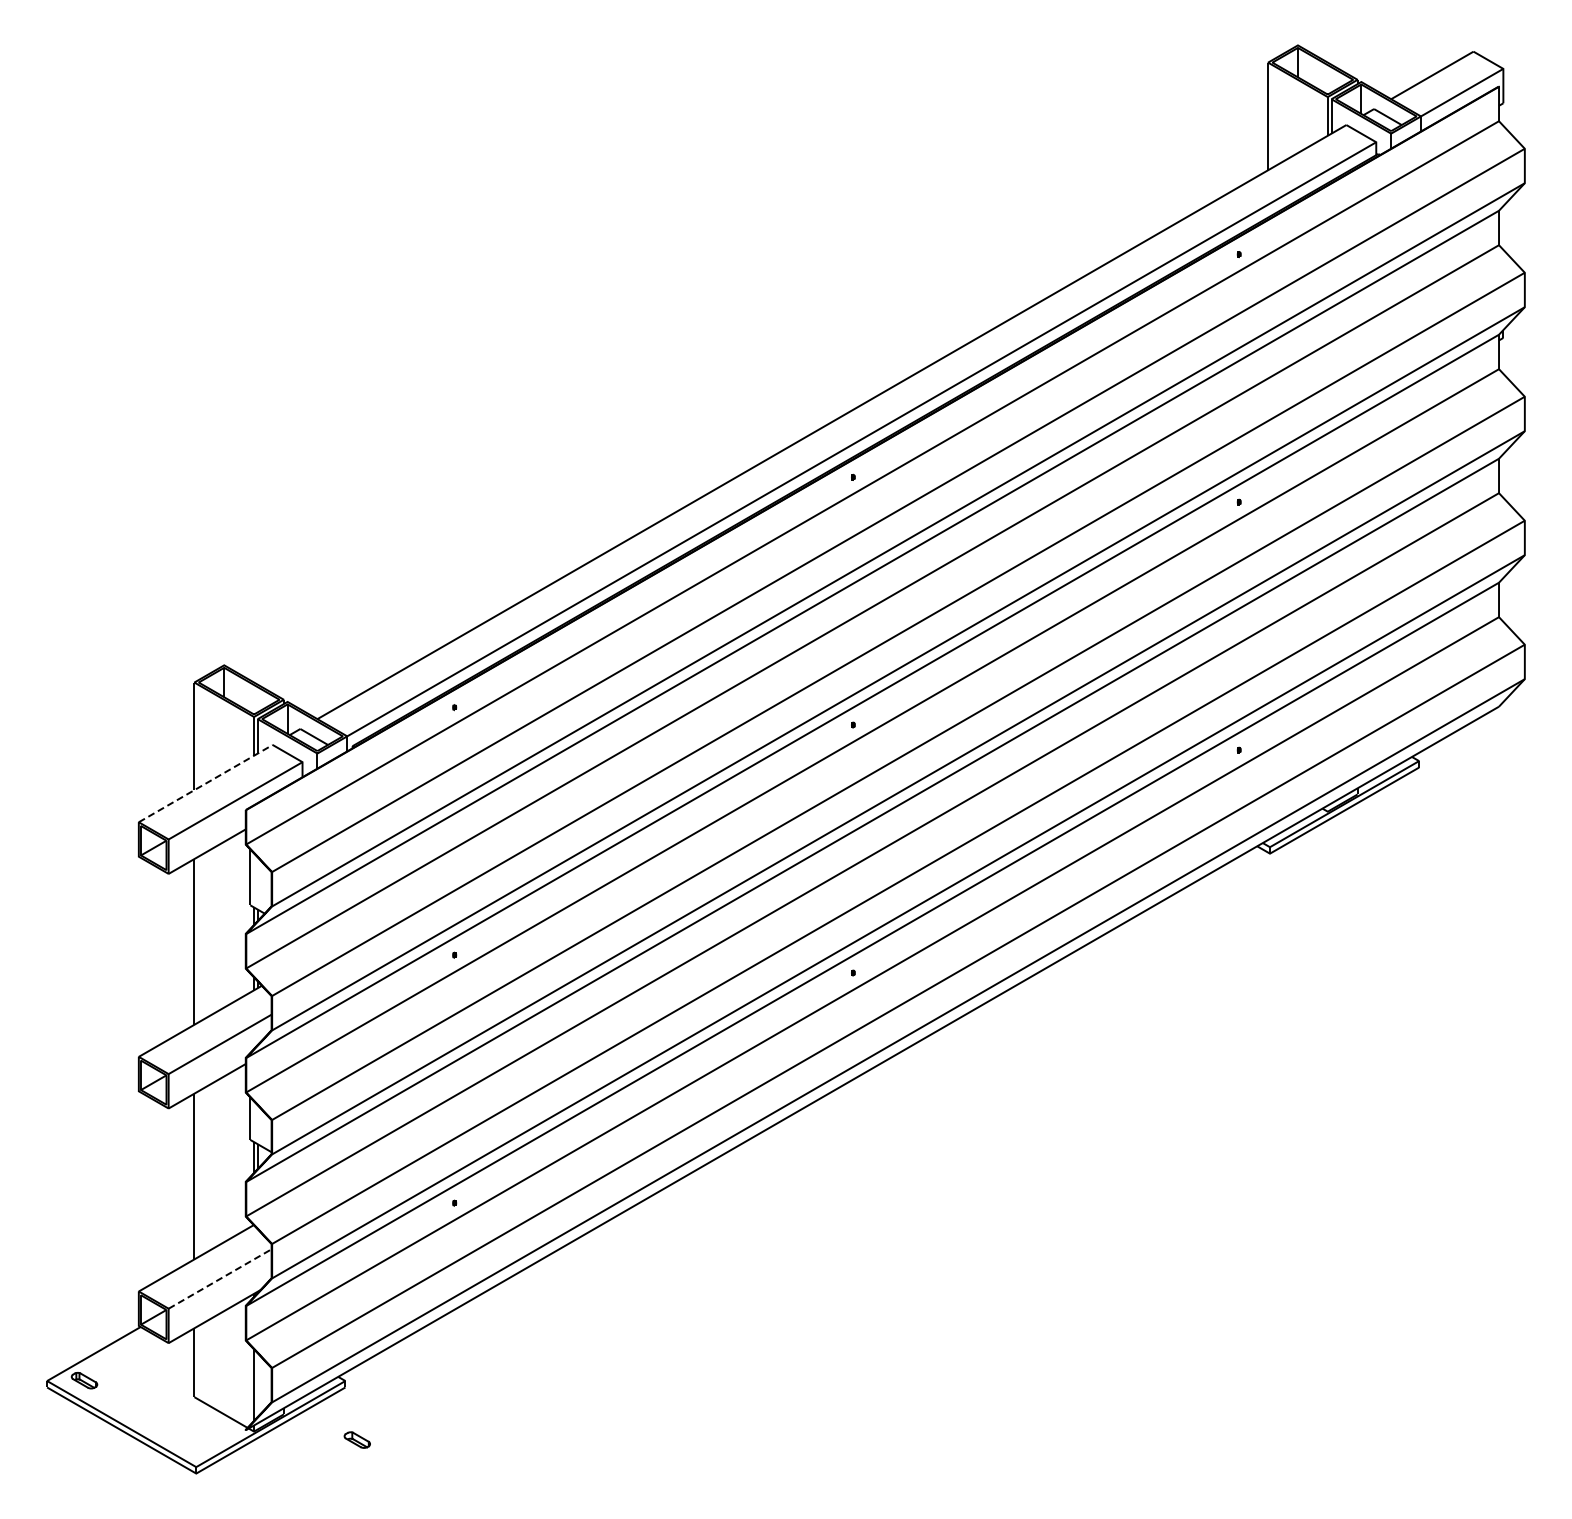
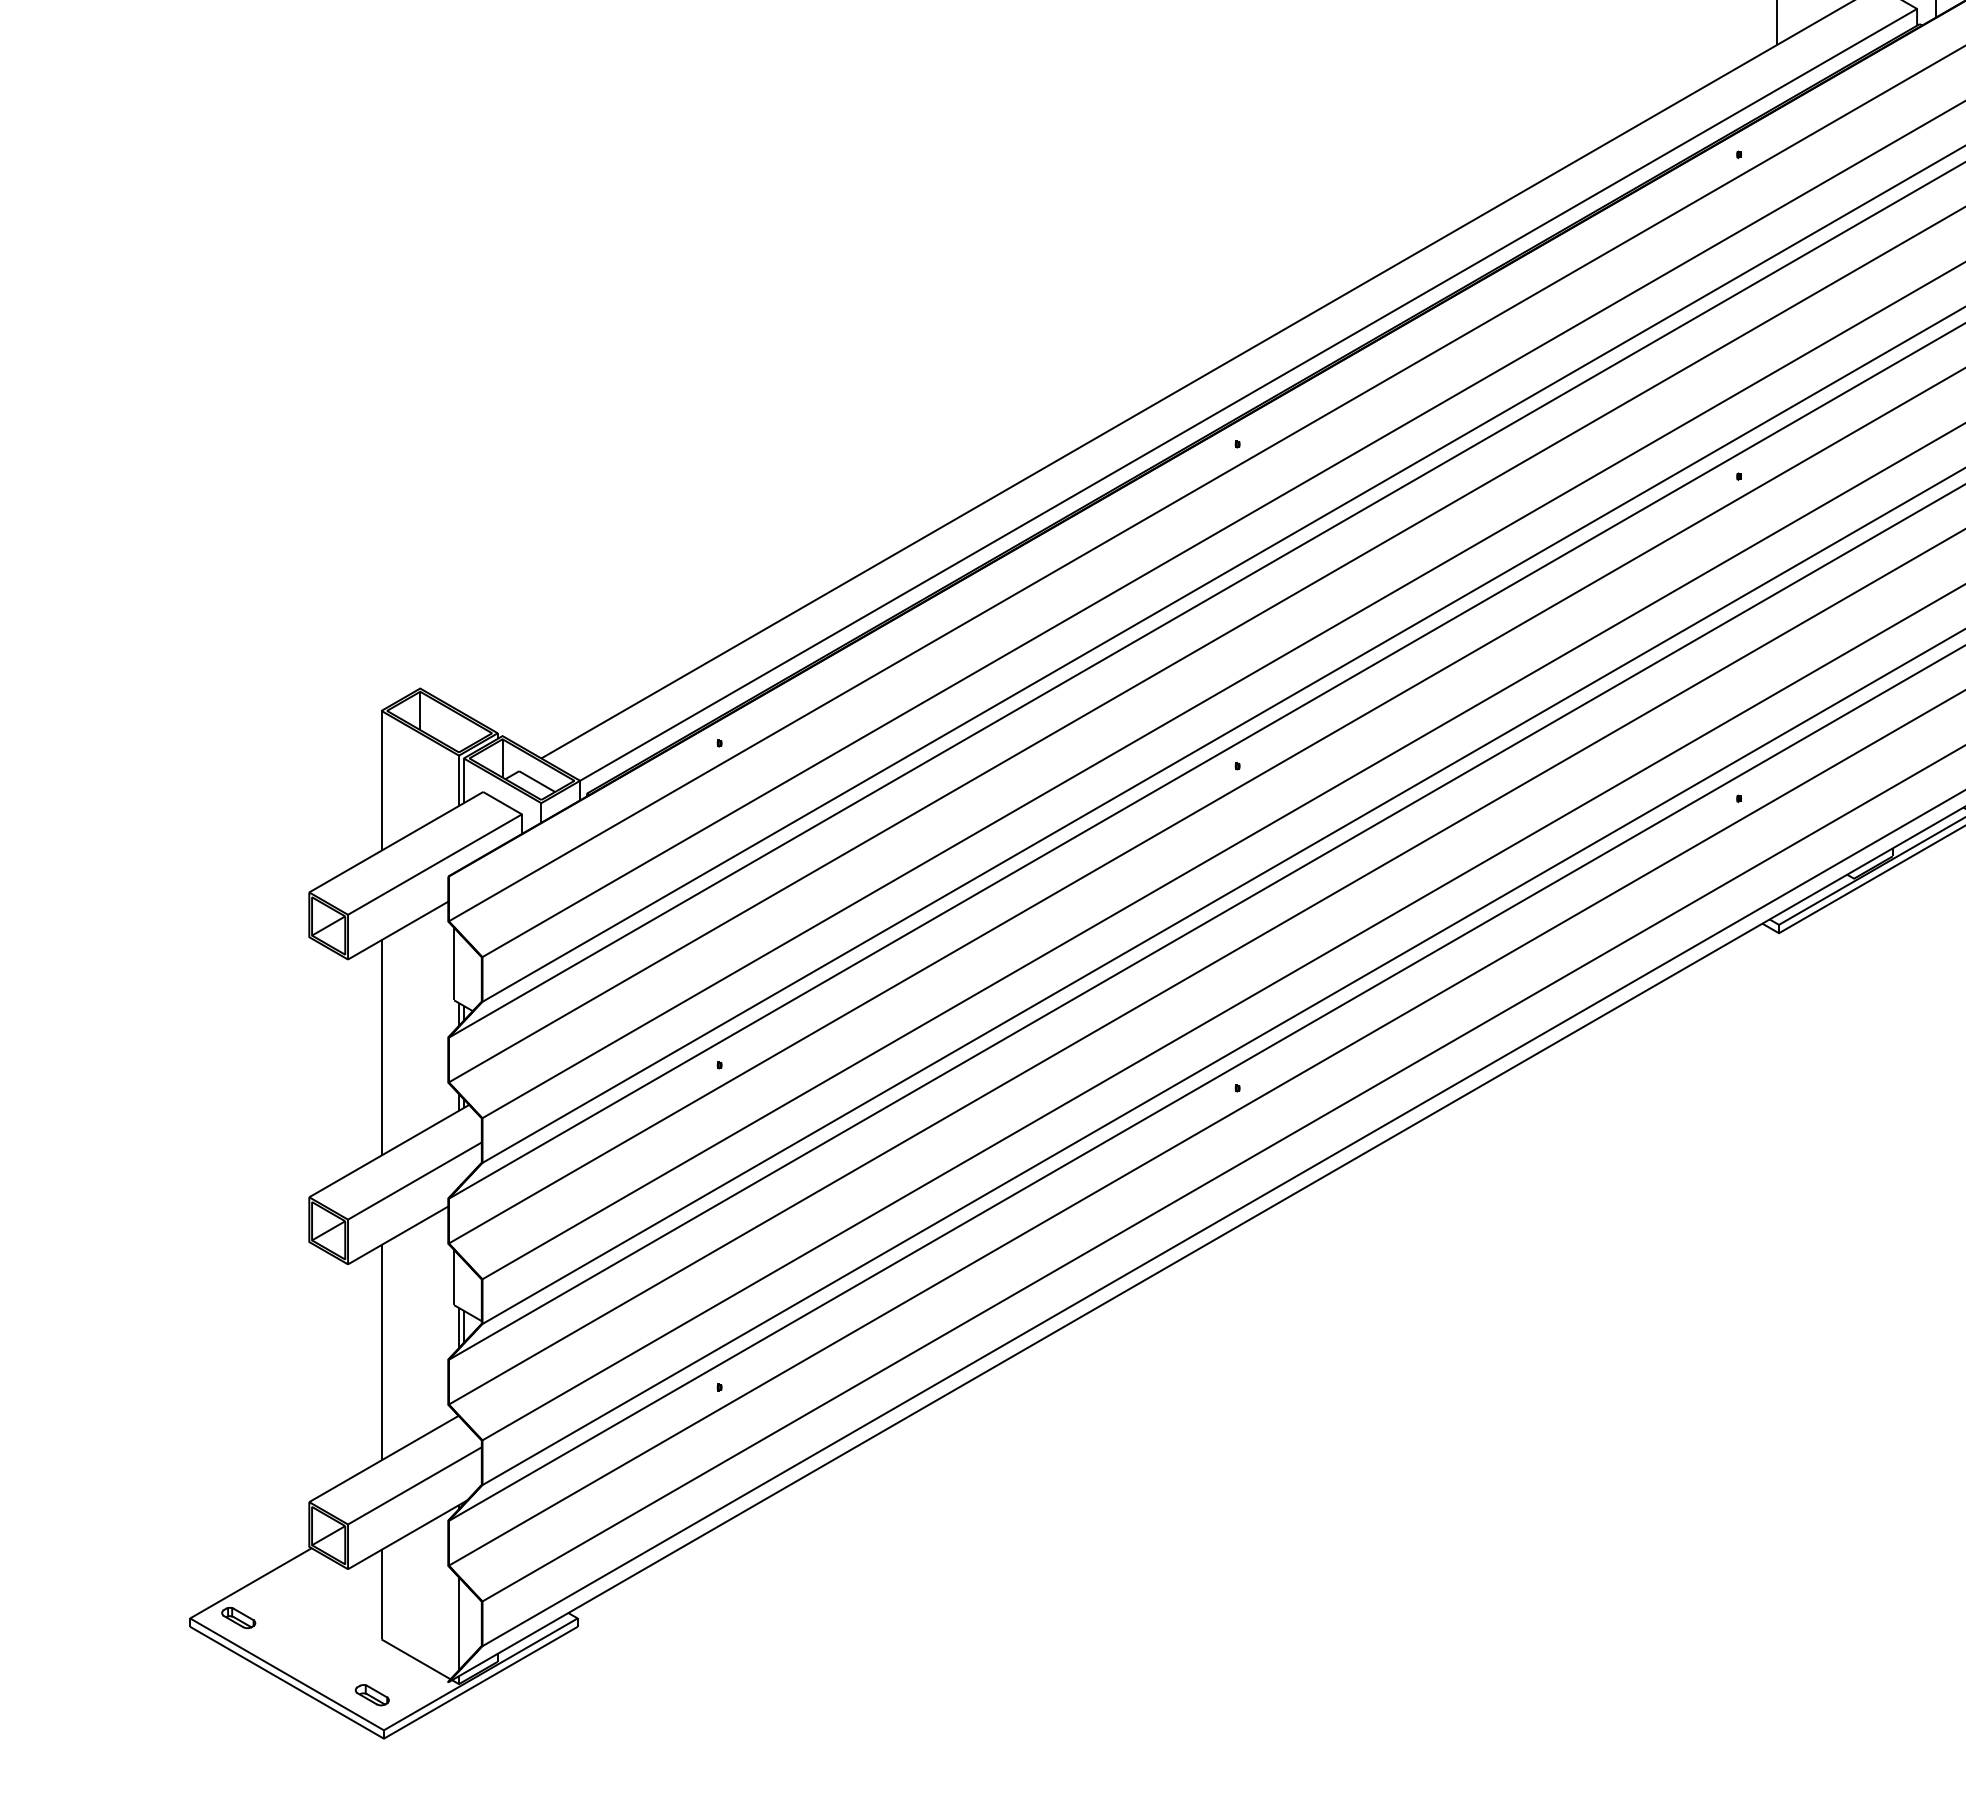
line: (206, 783) -> (397, 842), dashed -> solid
line: (220, 1278) -> (415, 1485), dashed -> solid
part: (356, 1439) -> (371, 1694), moved

